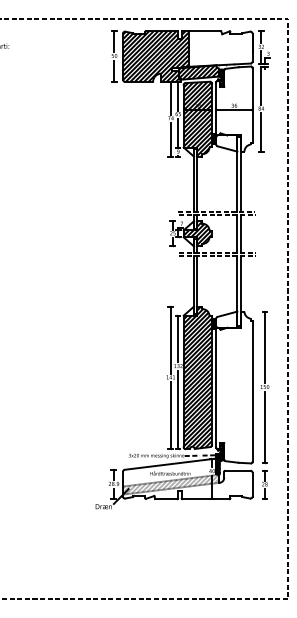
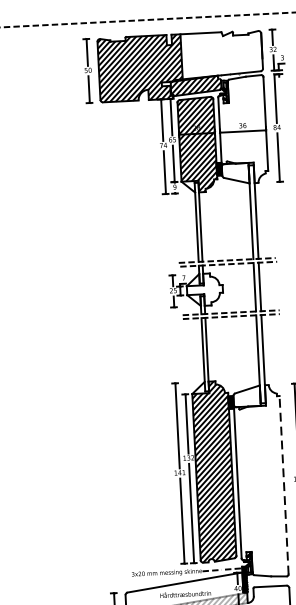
hatch: (197, 233) -> (204, 289), removed
line: (252, 391) -> (284, 485), solid -> dashed

